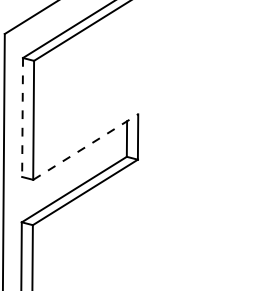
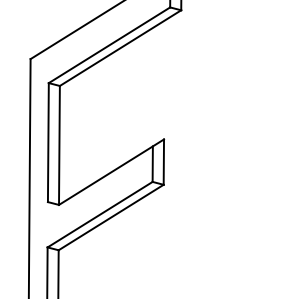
line: (22, 118) -> (48, 143), dashed -> solid
line: (85, 147) -> (111, 172), dashed -> solid

